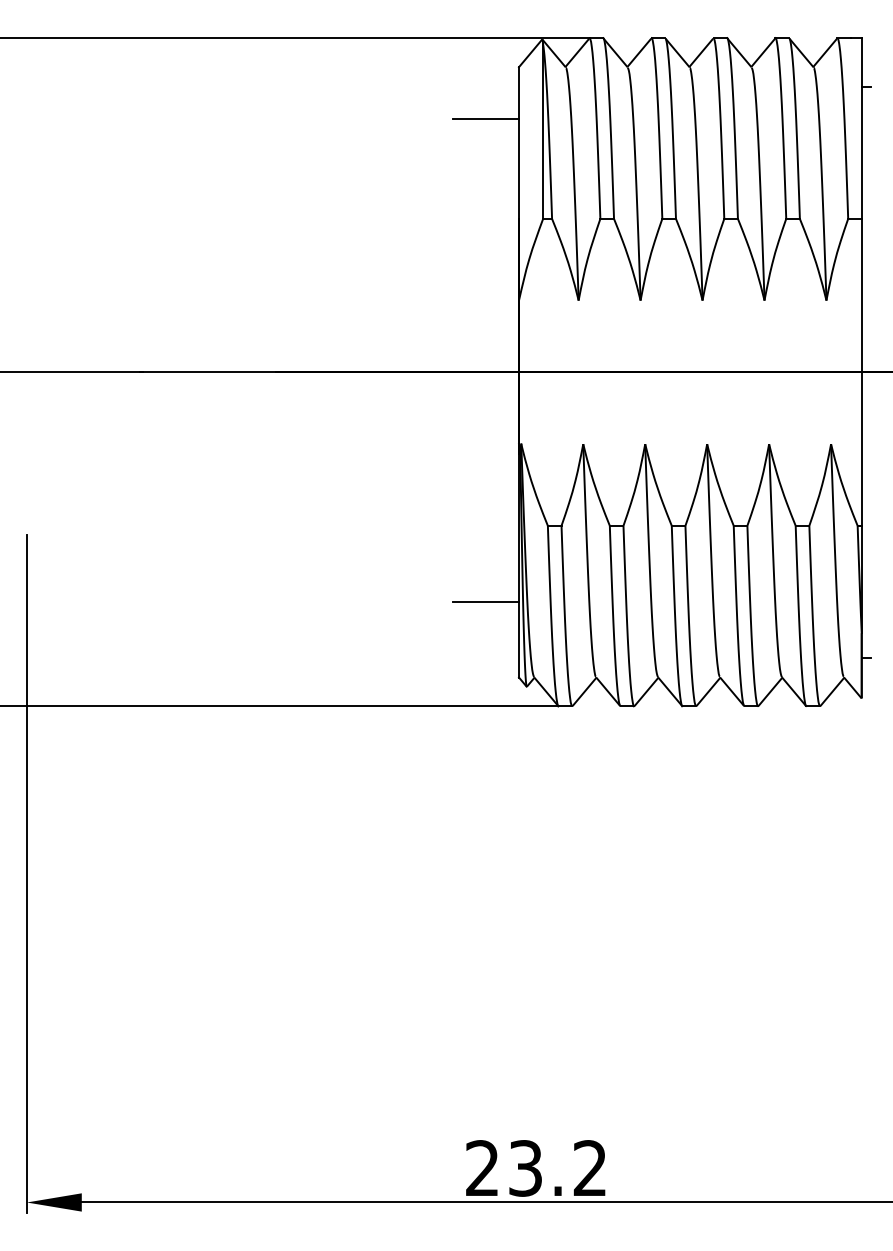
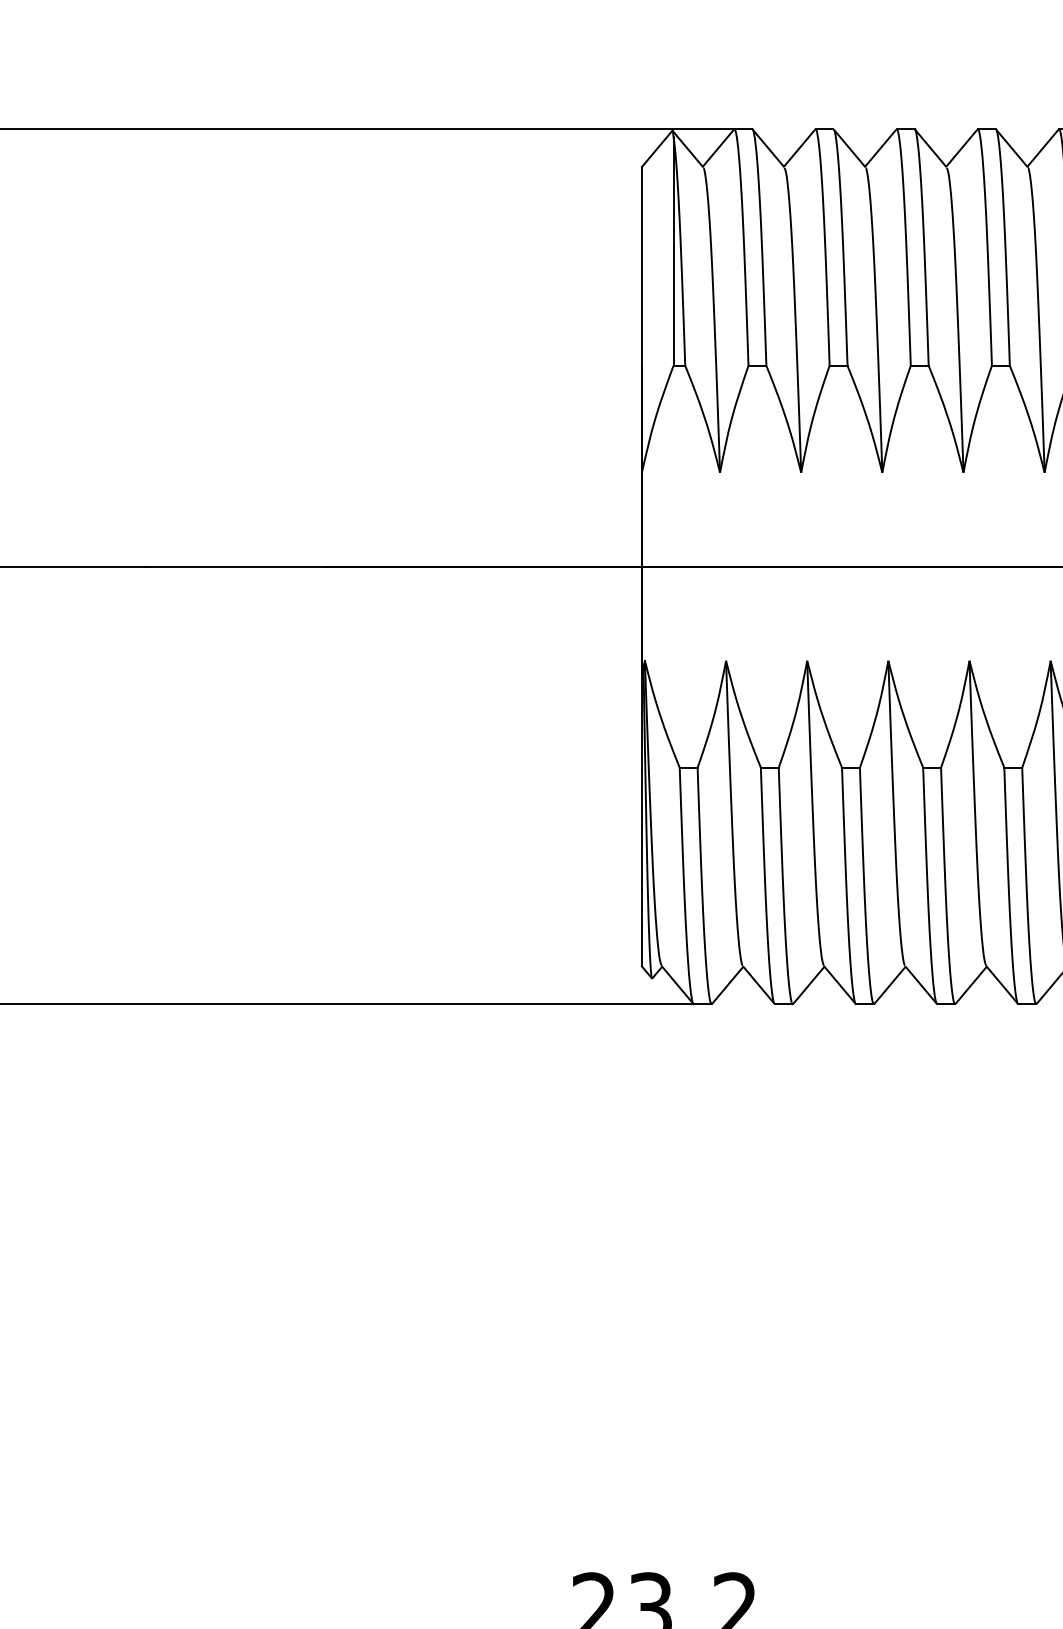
line: (486, 118) -> (599, 234), removed
line: (486, 601) -> (599, 866), removed

